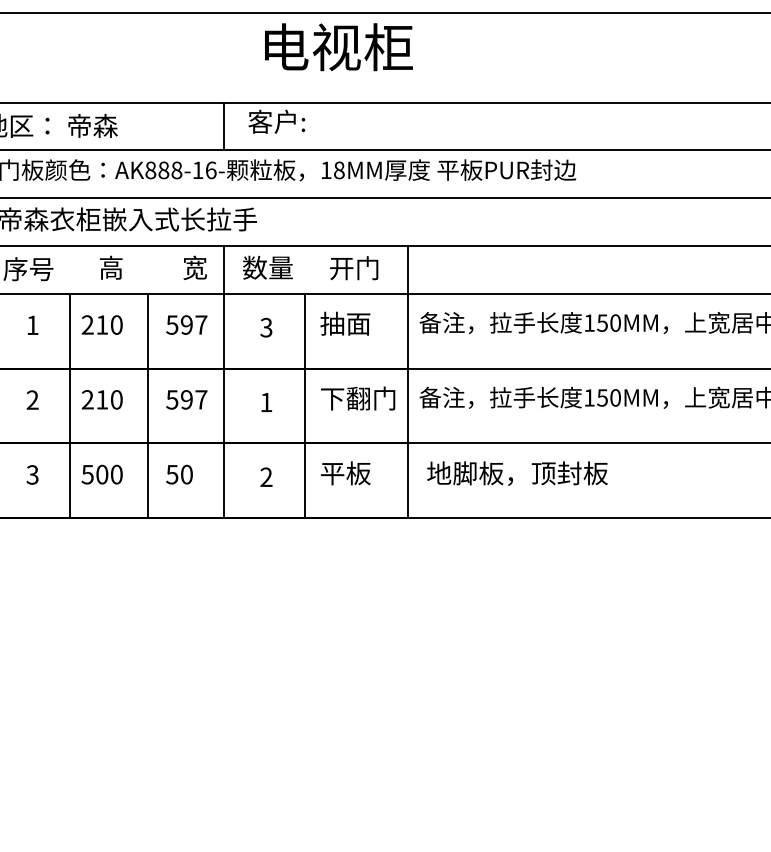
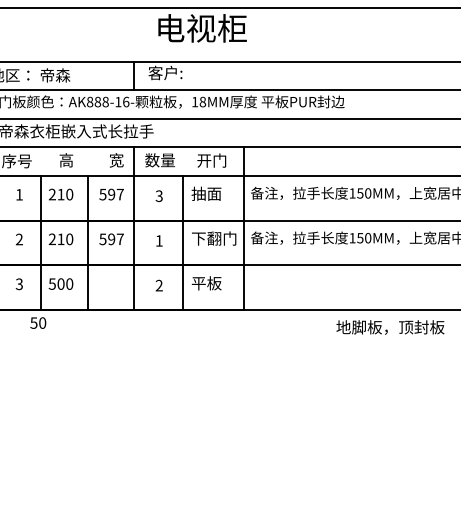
text: (179, 473) -> (38, 322), moved
text: (517, 473) -> (390, 327), moved

